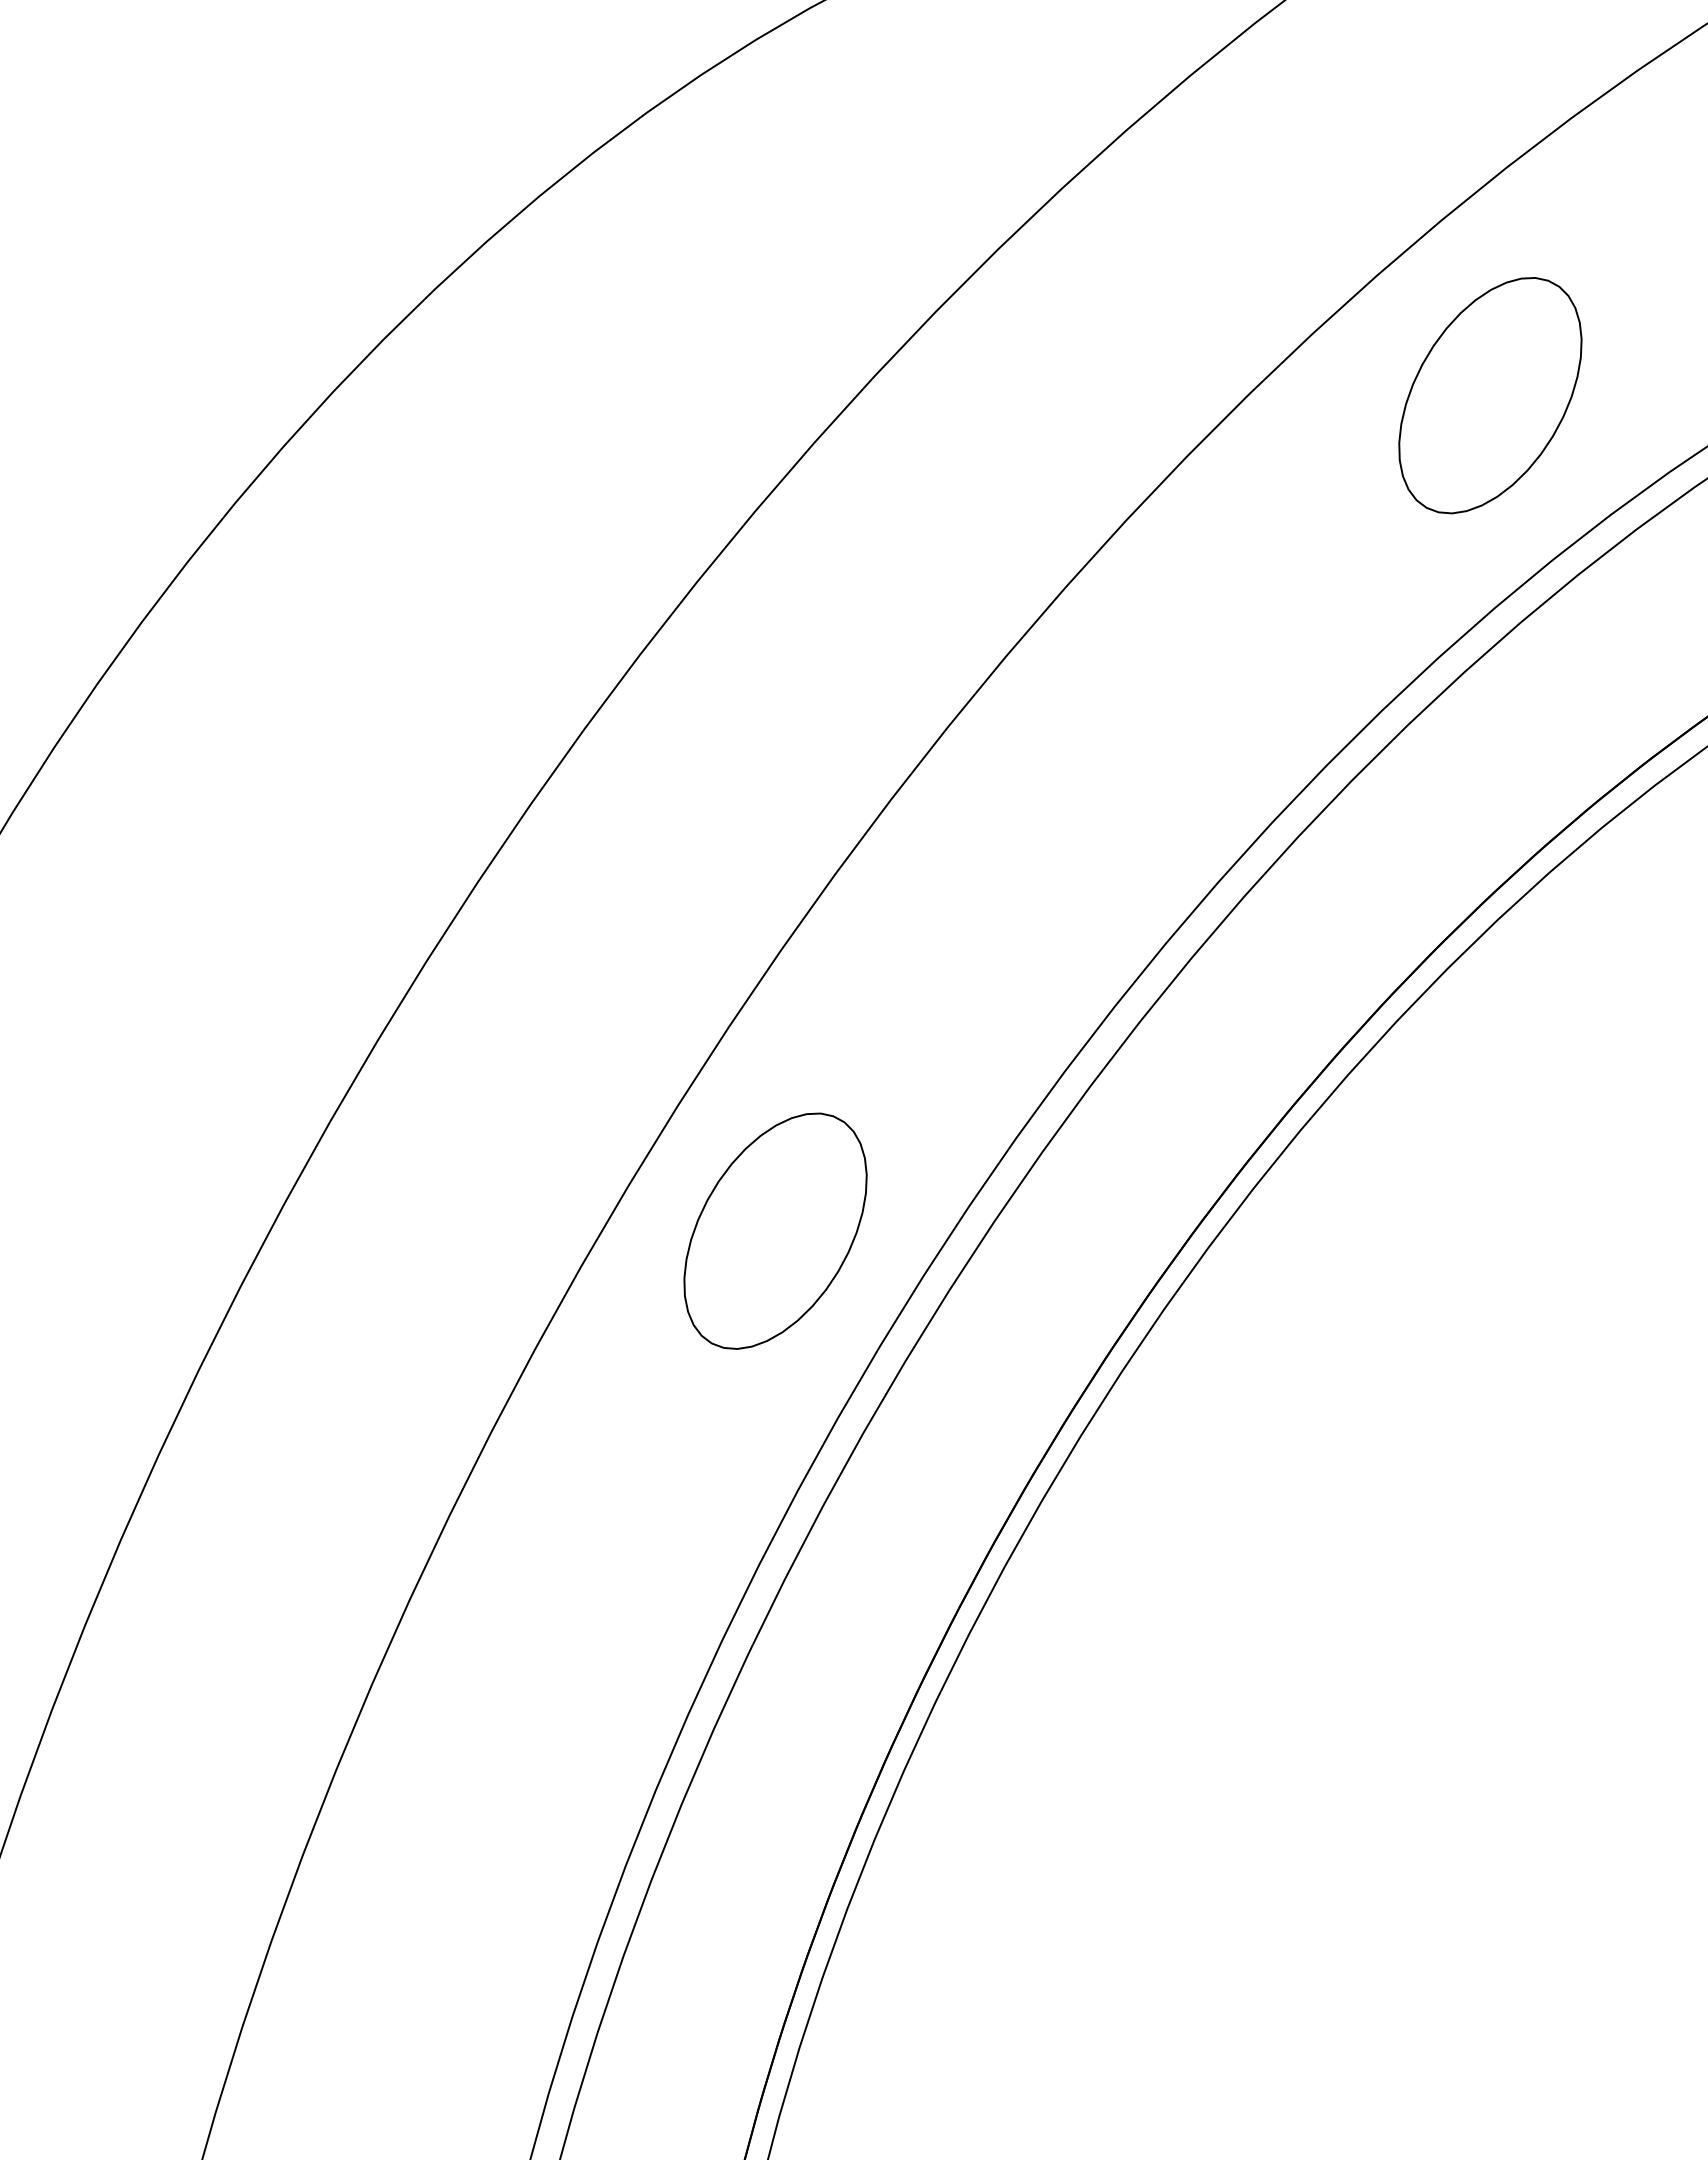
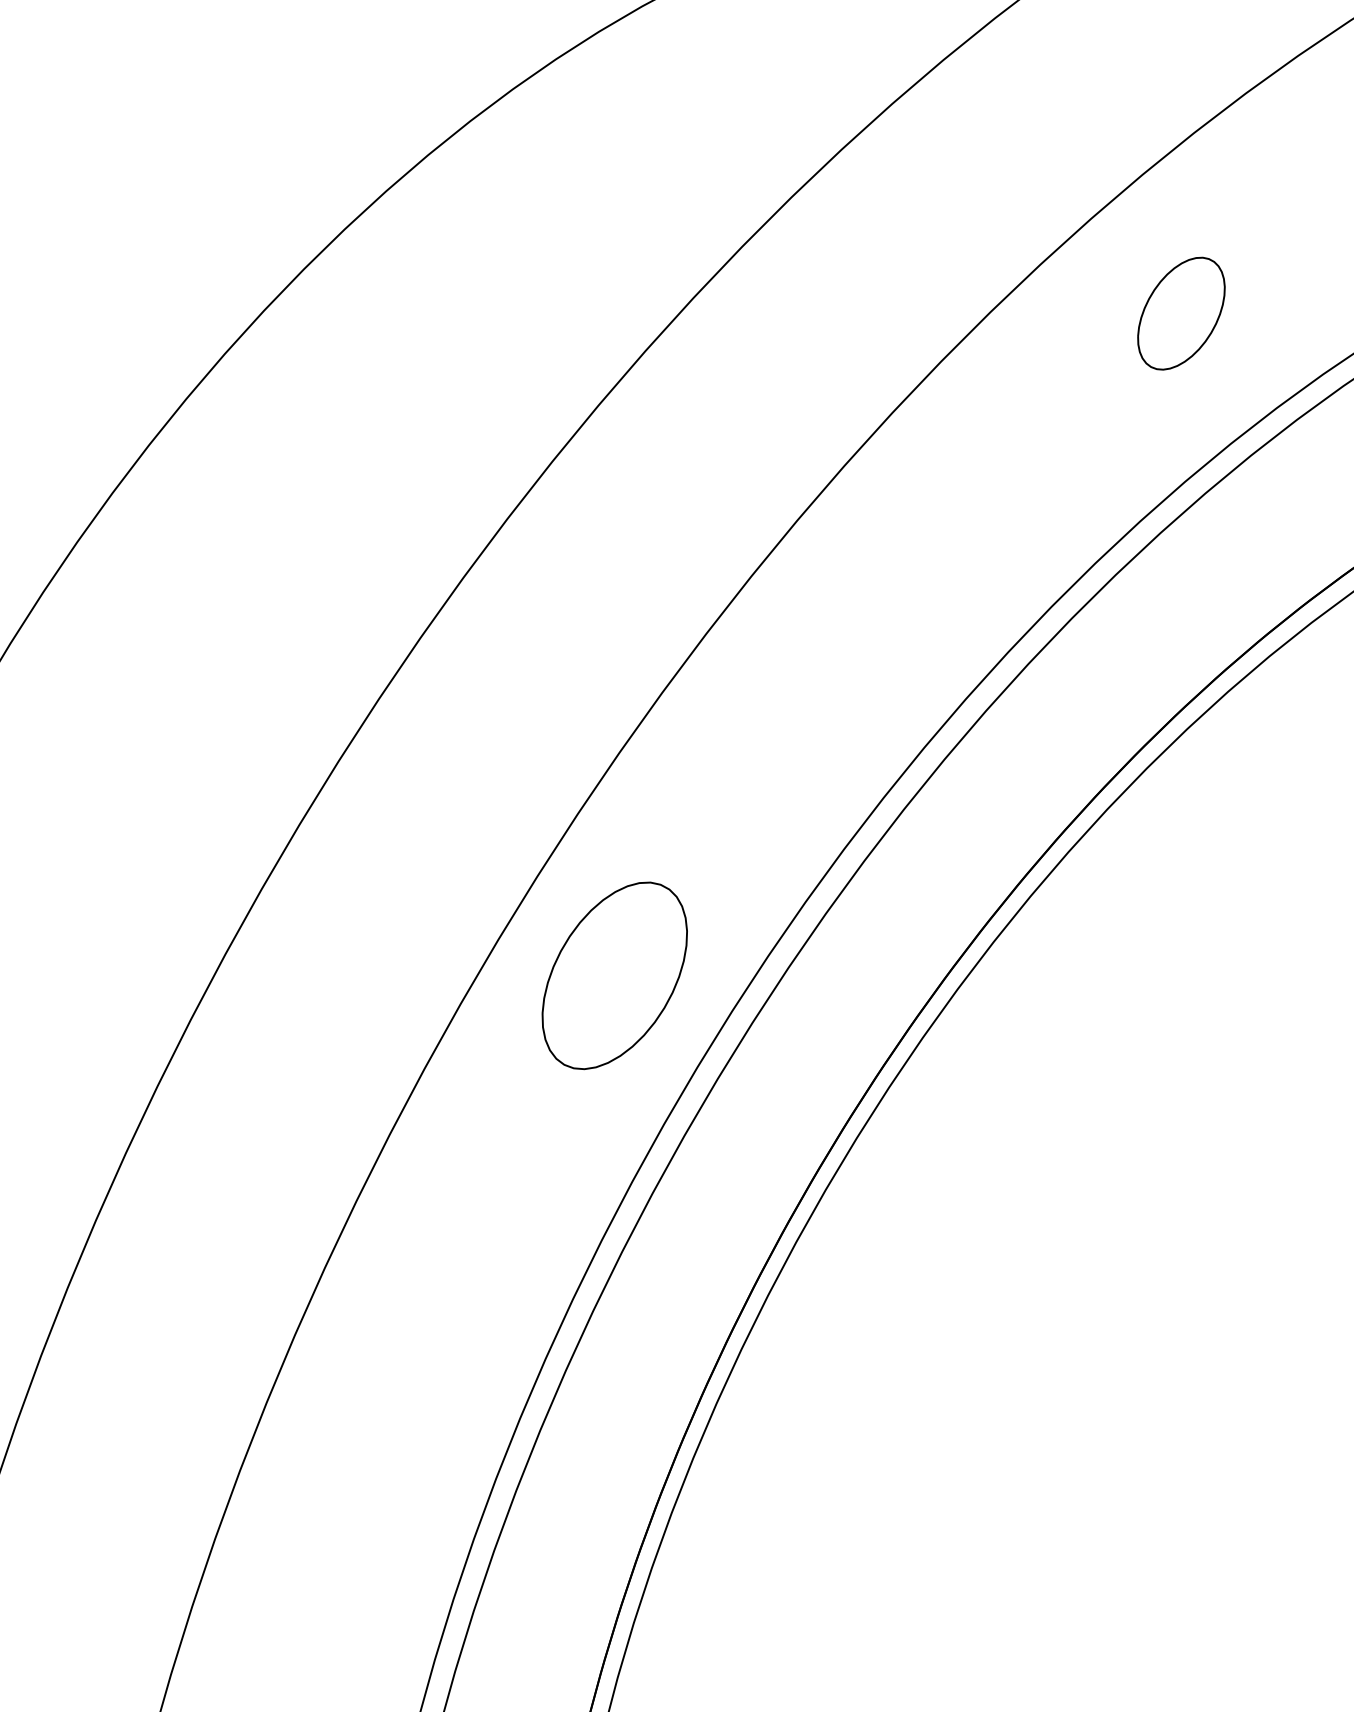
part: (1490, 395) -> (1181, 313), size x0.6

